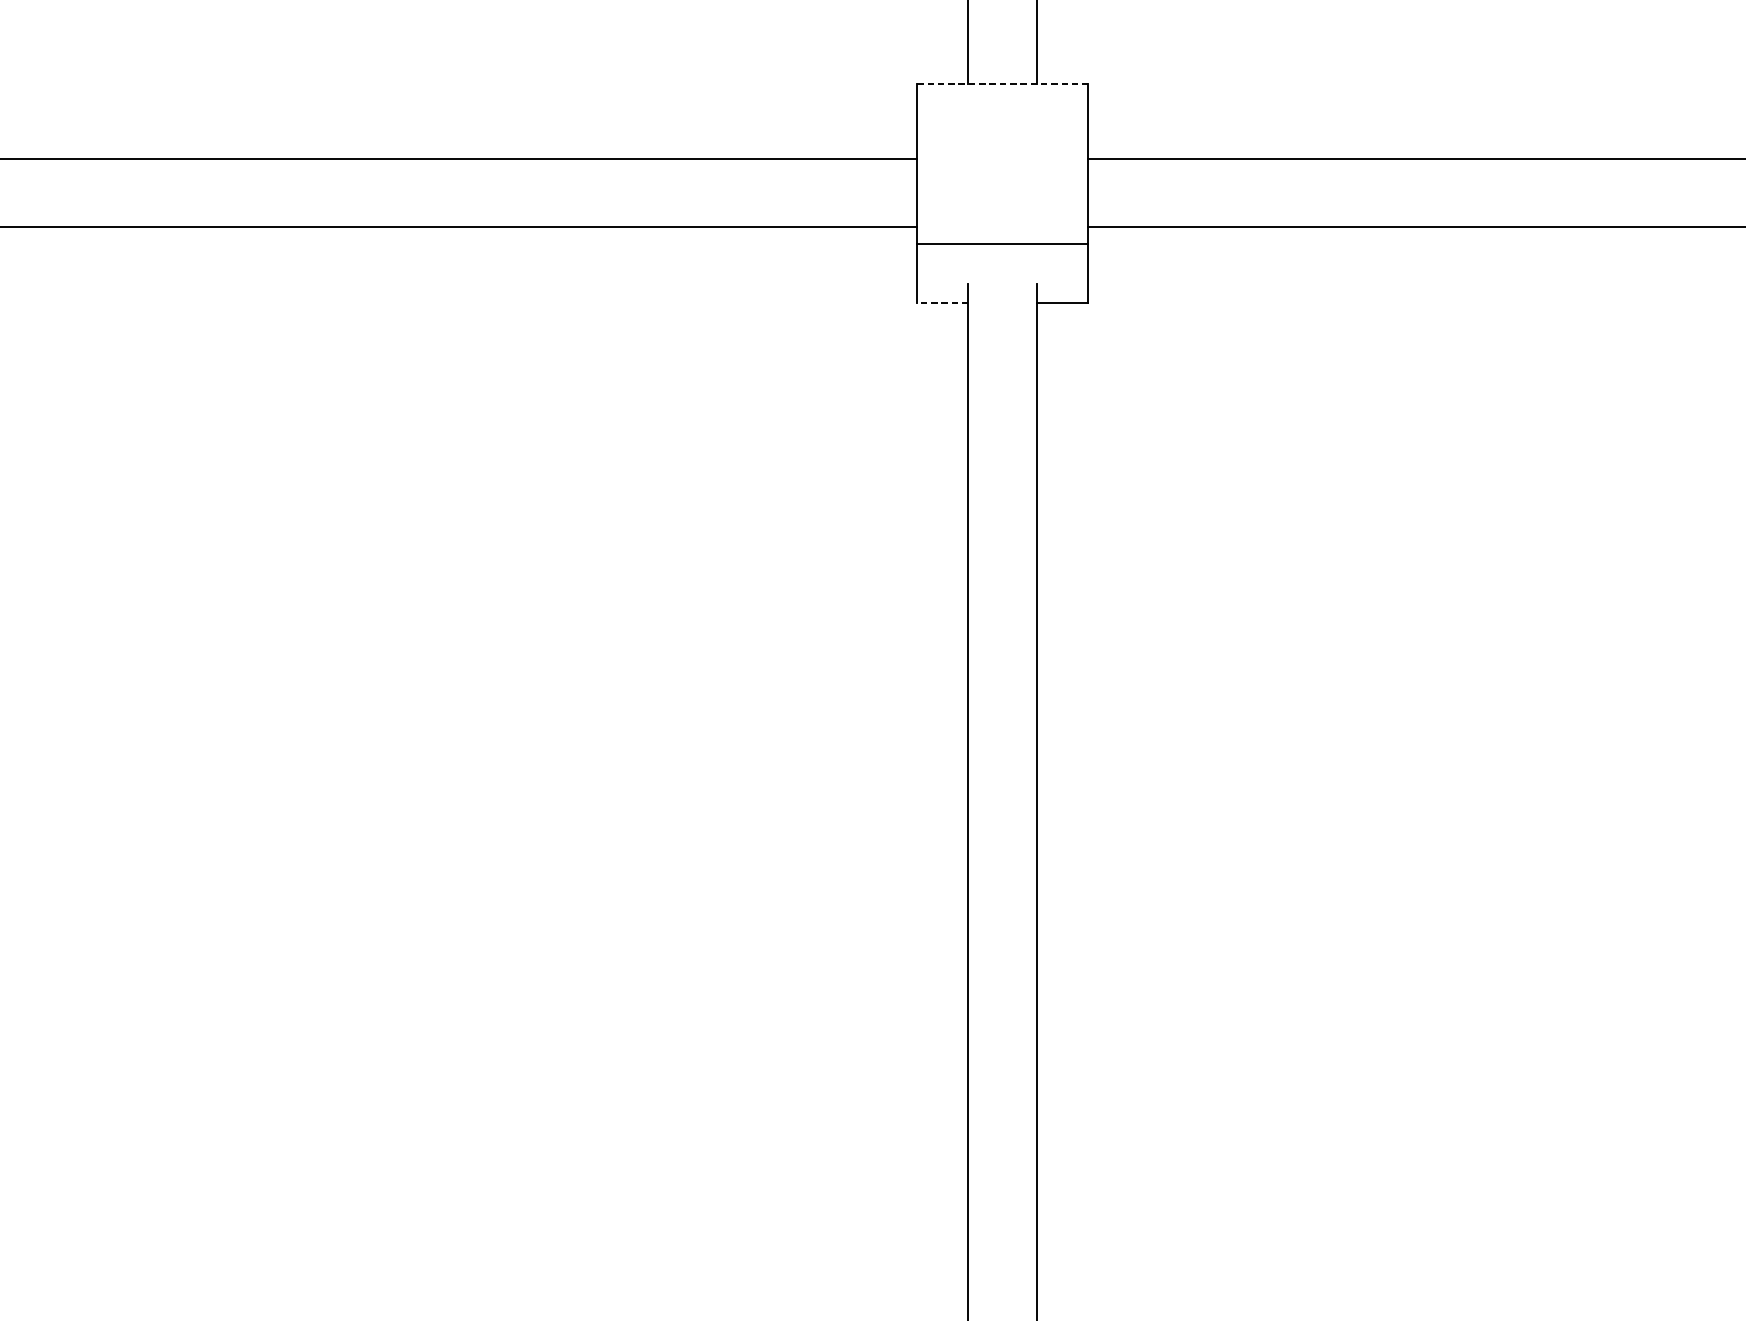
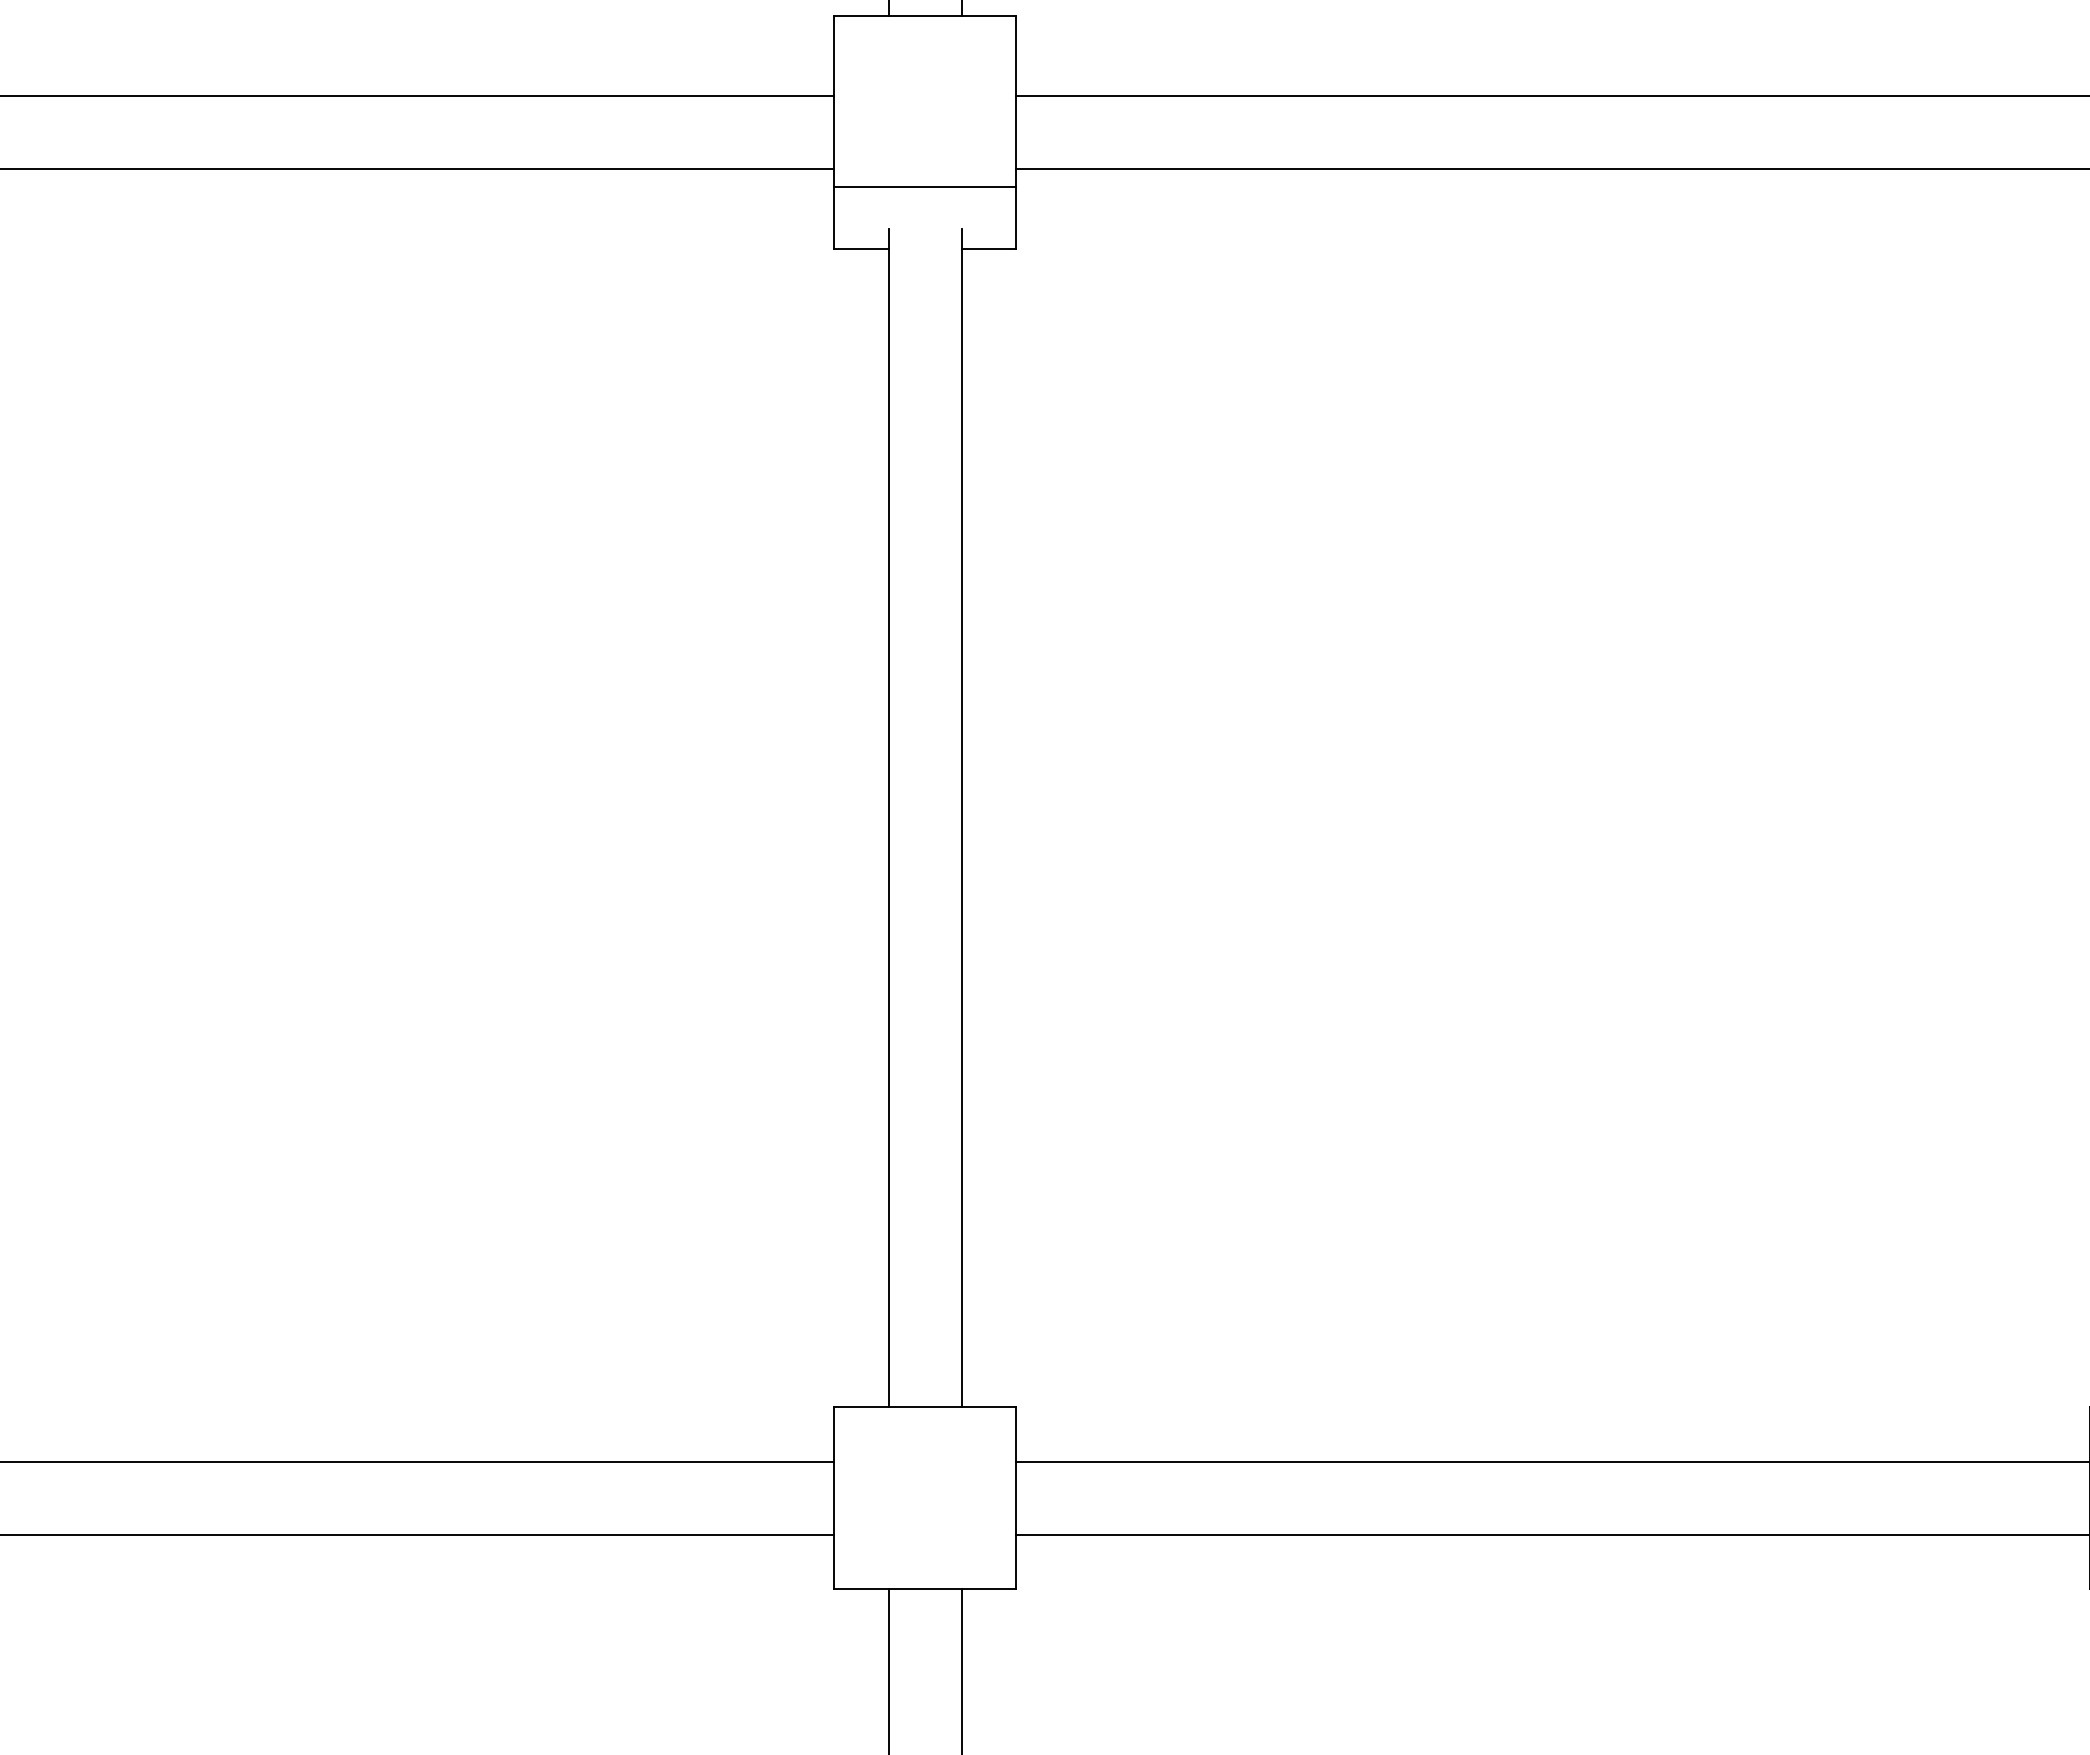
line: (1002, 83) -> (925, 15), dashed -> solid
line: (942, 302) -> (861, 249), dashed -> solid

